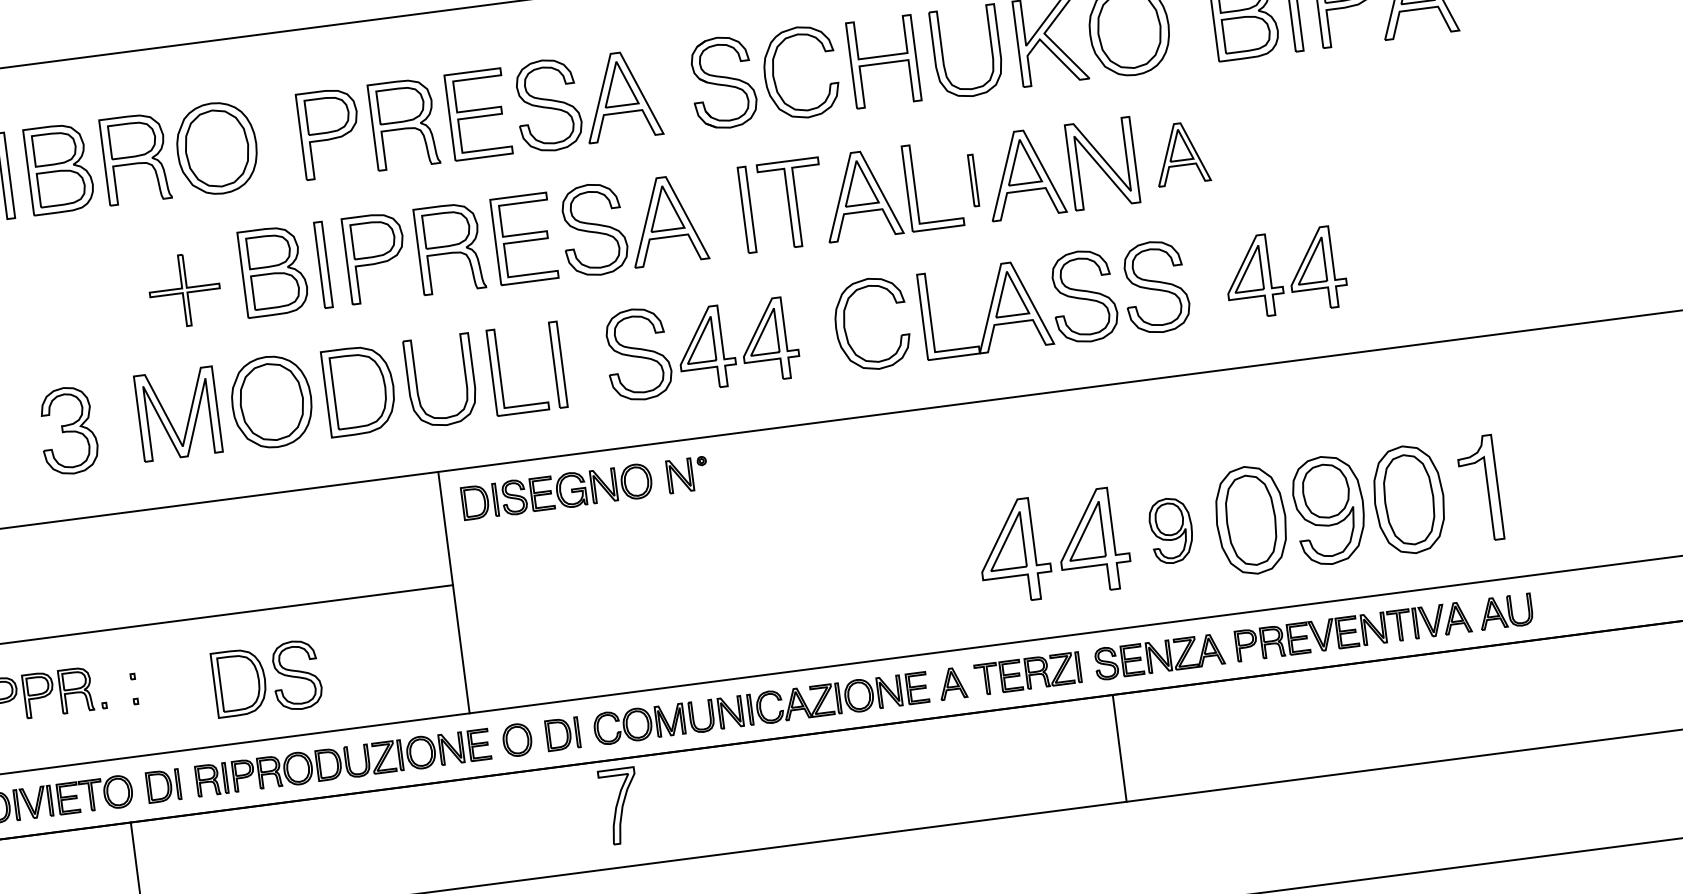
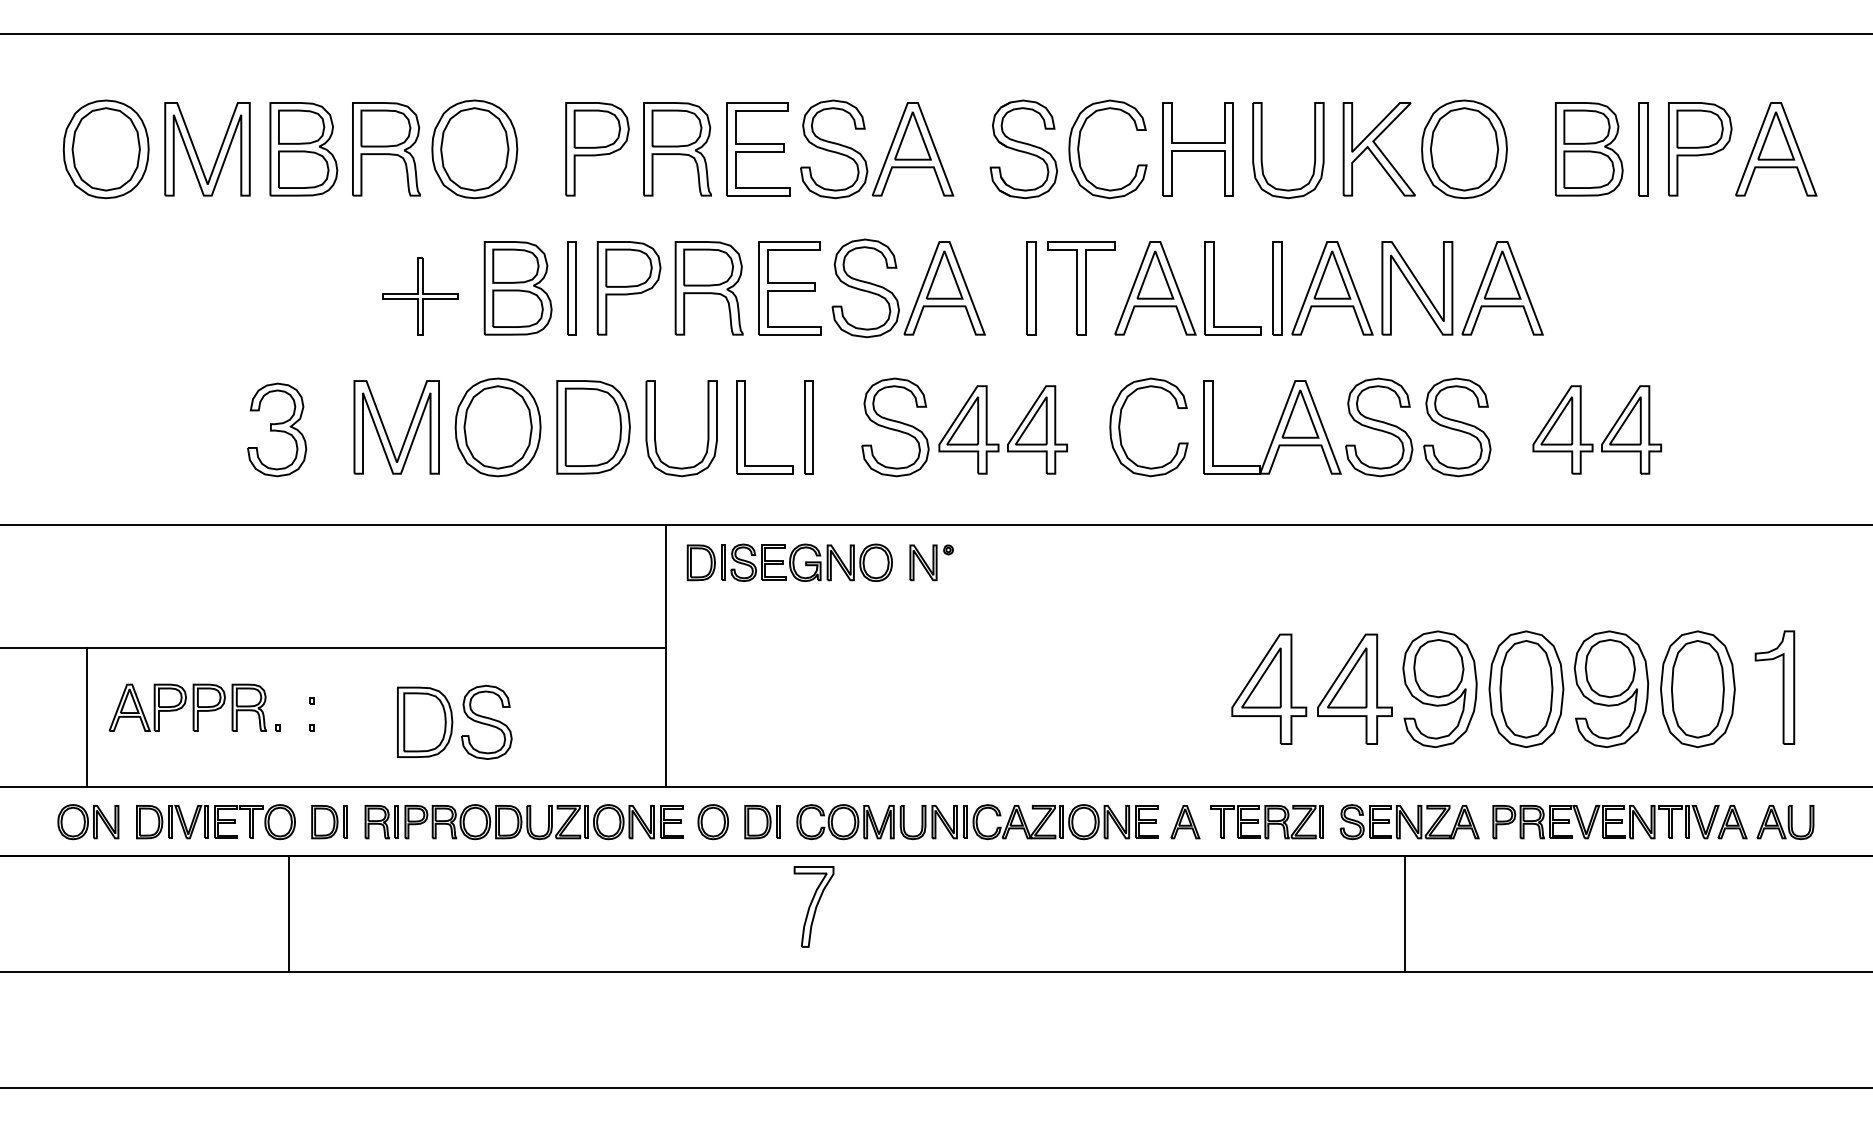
part: (1181, 153) -> (1502, 288), size x1.43
part: (973, 180) -> (1277, 288), size x1.67
part: (1171, 530) -> (1439, 689), size x1.67
line: (1119, 748) -> (1404, 914), moved

